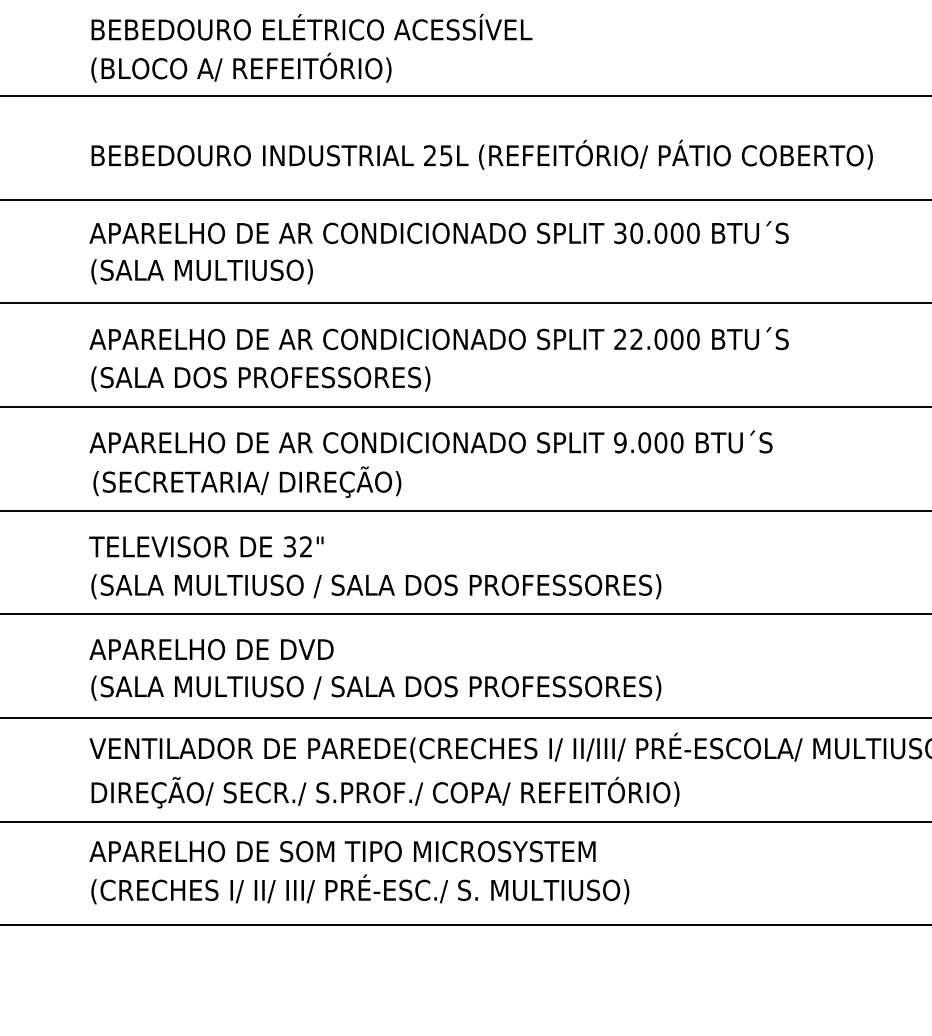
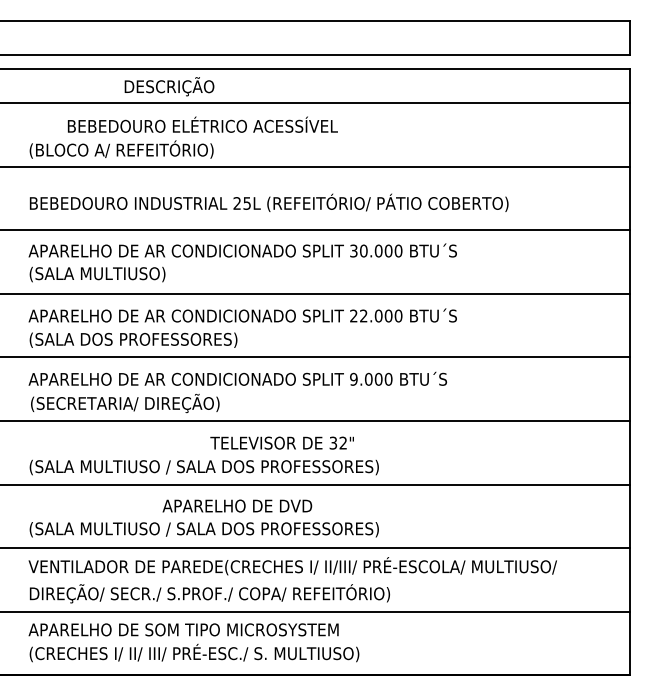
text: (311, 26) -> (202, 124), moved
text: (205, 545) -> (281, 442), moved
text: (211, 648) -> (237, 505), moved

